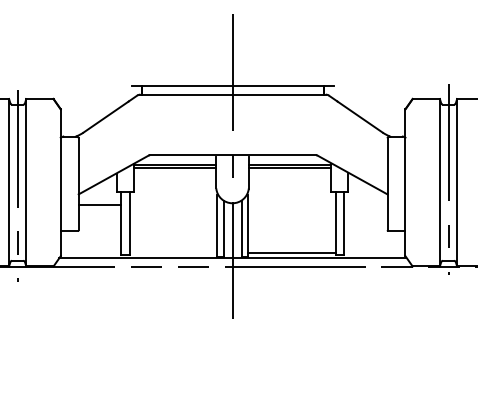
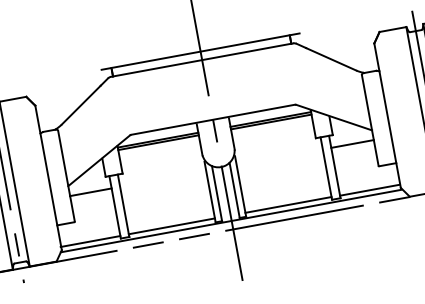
line: (365, 204) -> (352, 144), added
line: (90, 252) -> (90, 241), added
line: (173, 252) -> (172, 226), added
line: (374, 252) -> (369, 189), added

